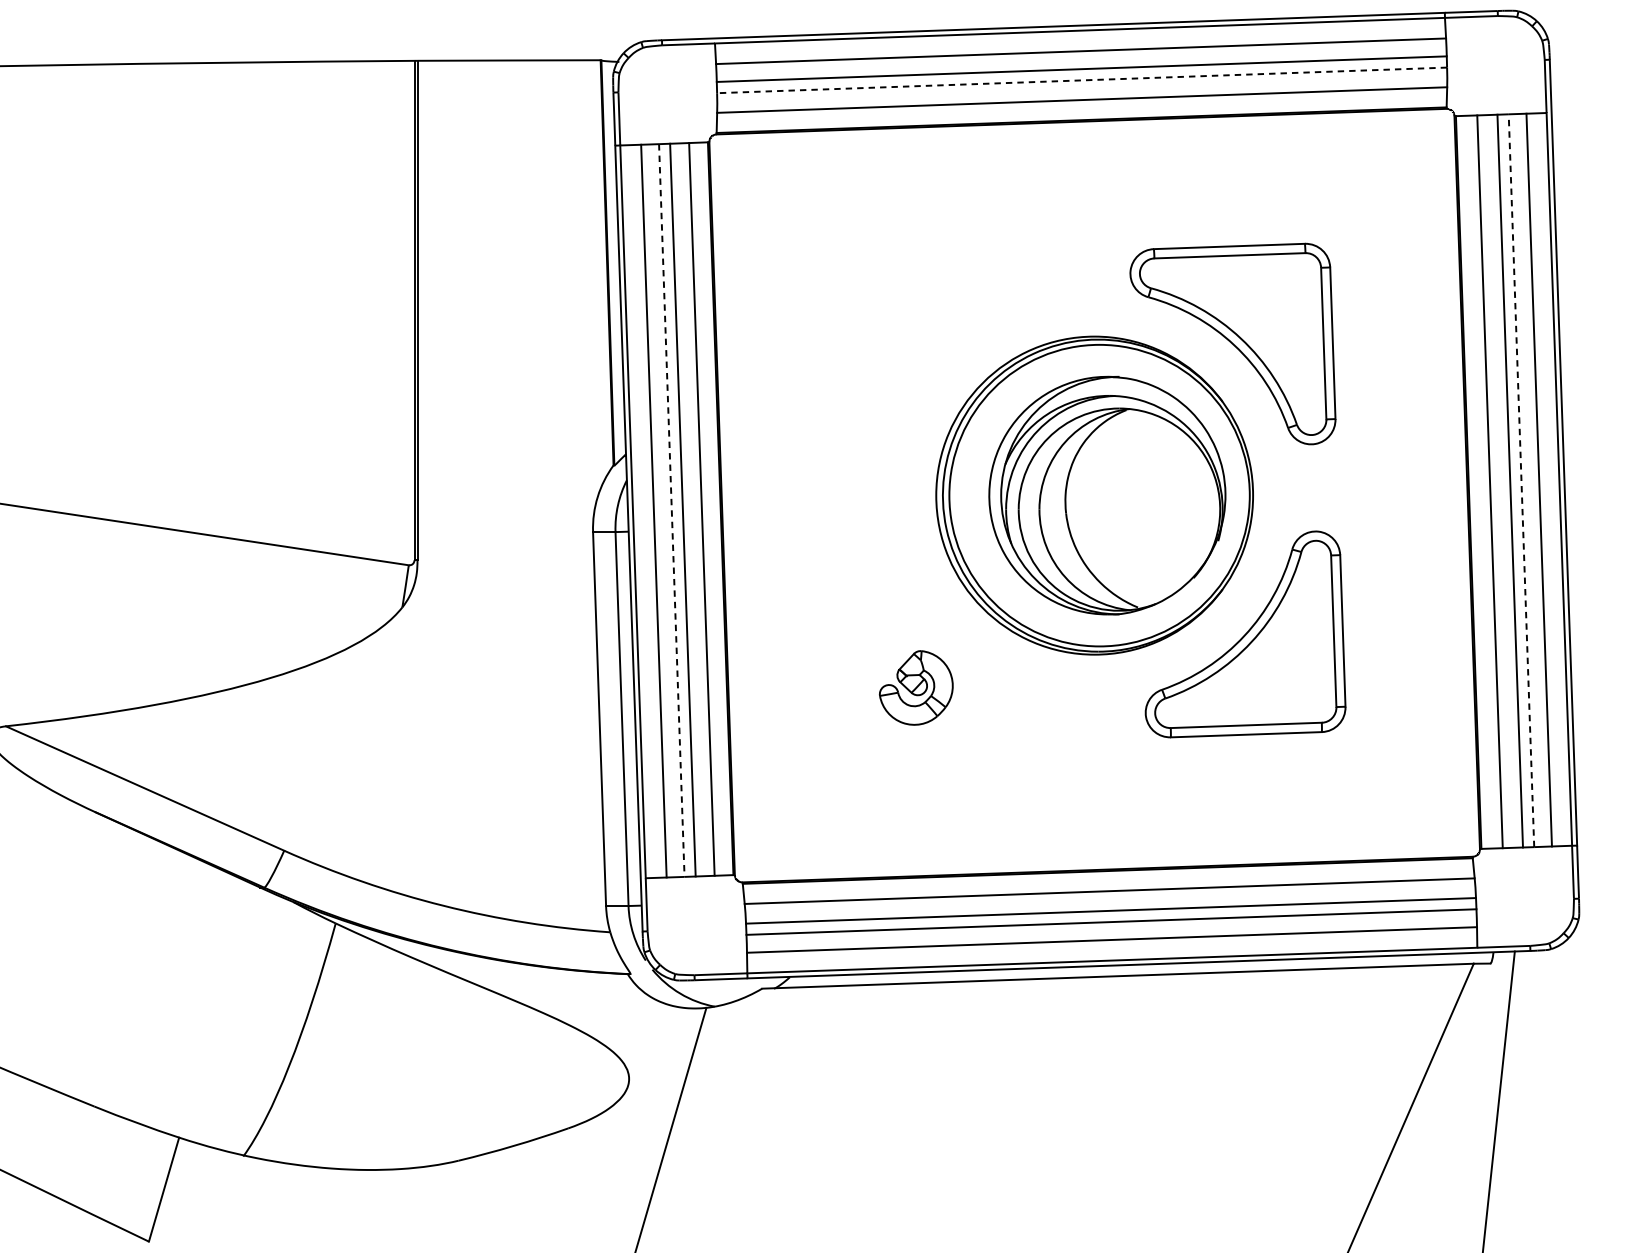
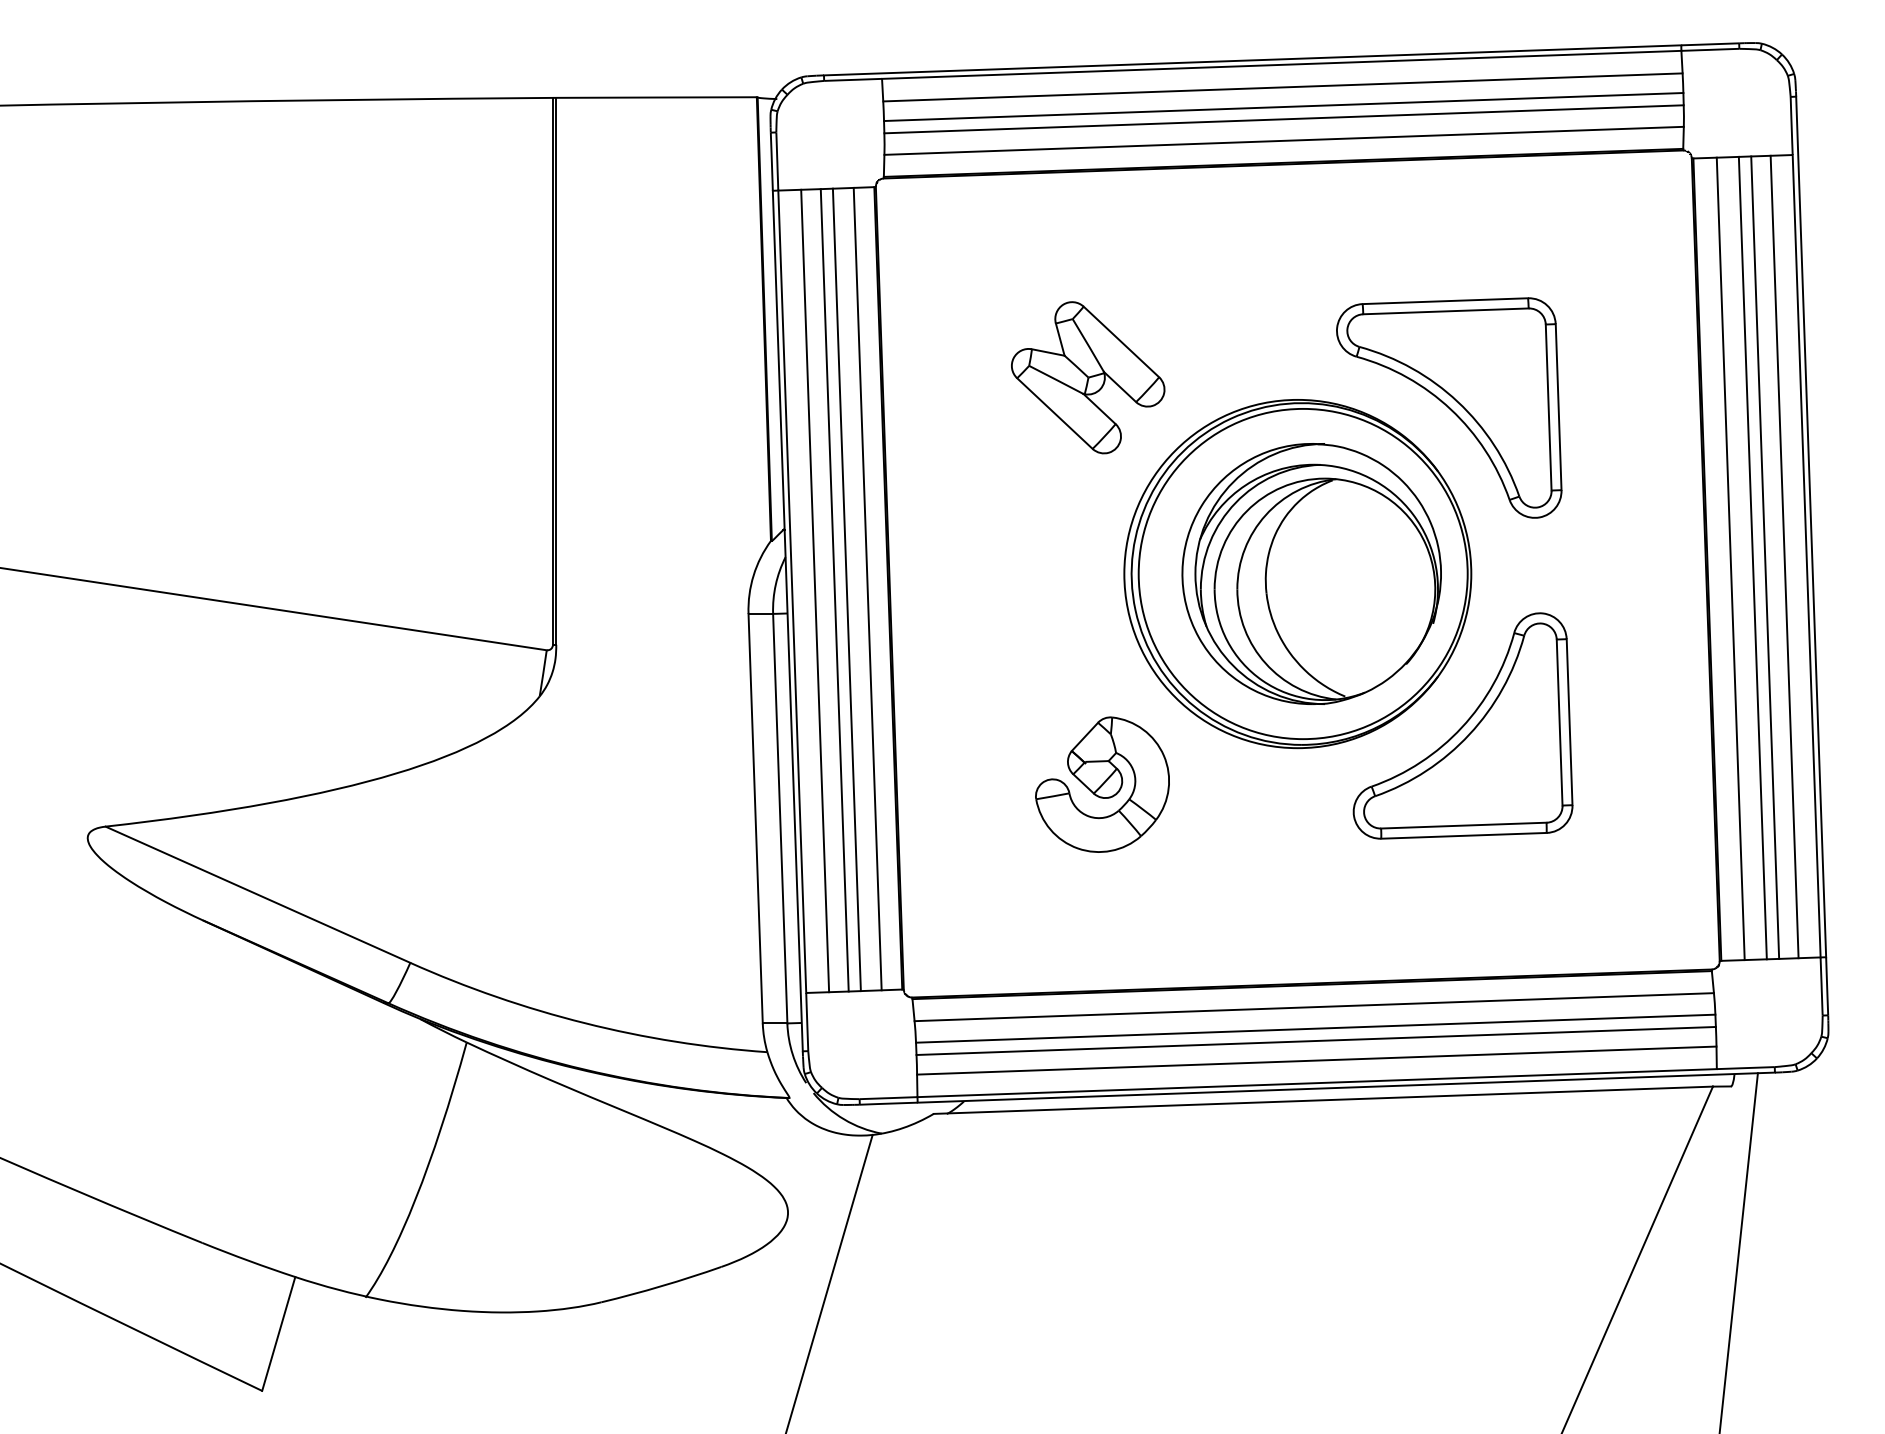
line: (1082, 80) -> (1284, 119), dashed -> solid
part: (903, 316) -> (1088, 377), added
line: (1521, 480) -> (1765, 557), dashed -> solid
line: (671, 510) -> (834, 590), dashed -> solid
part: (916, 687) -> (1102, 784), size x1.67

